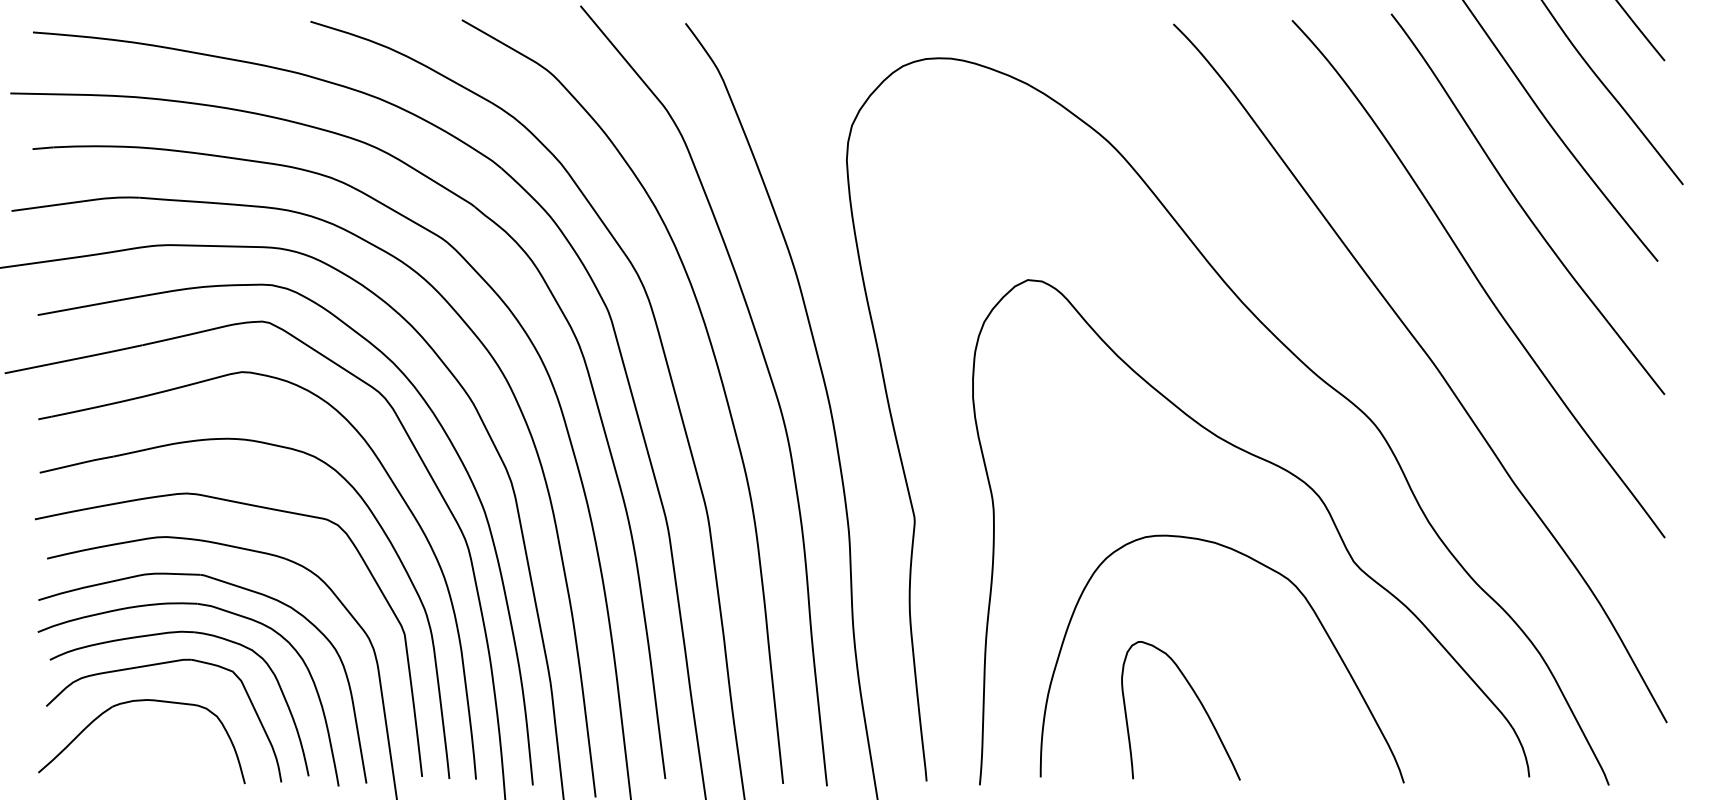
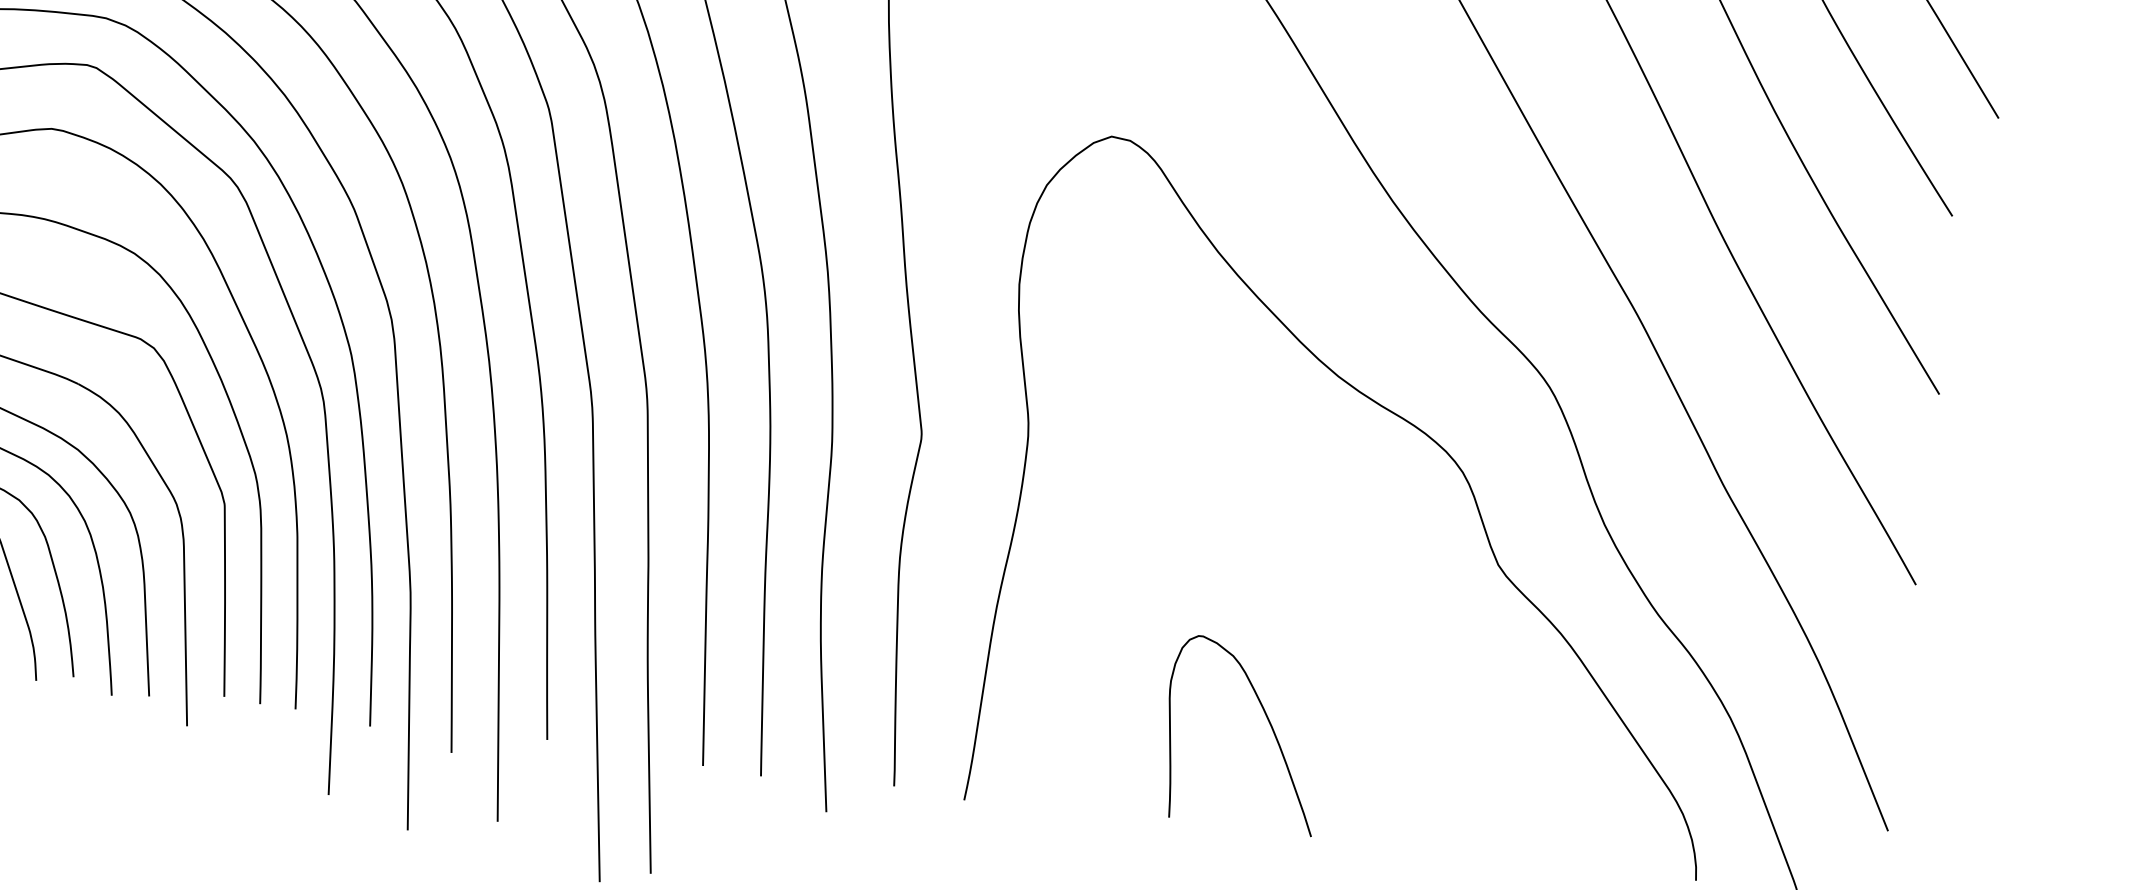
curve: (1267, 568) -> (1382, 559), removed

